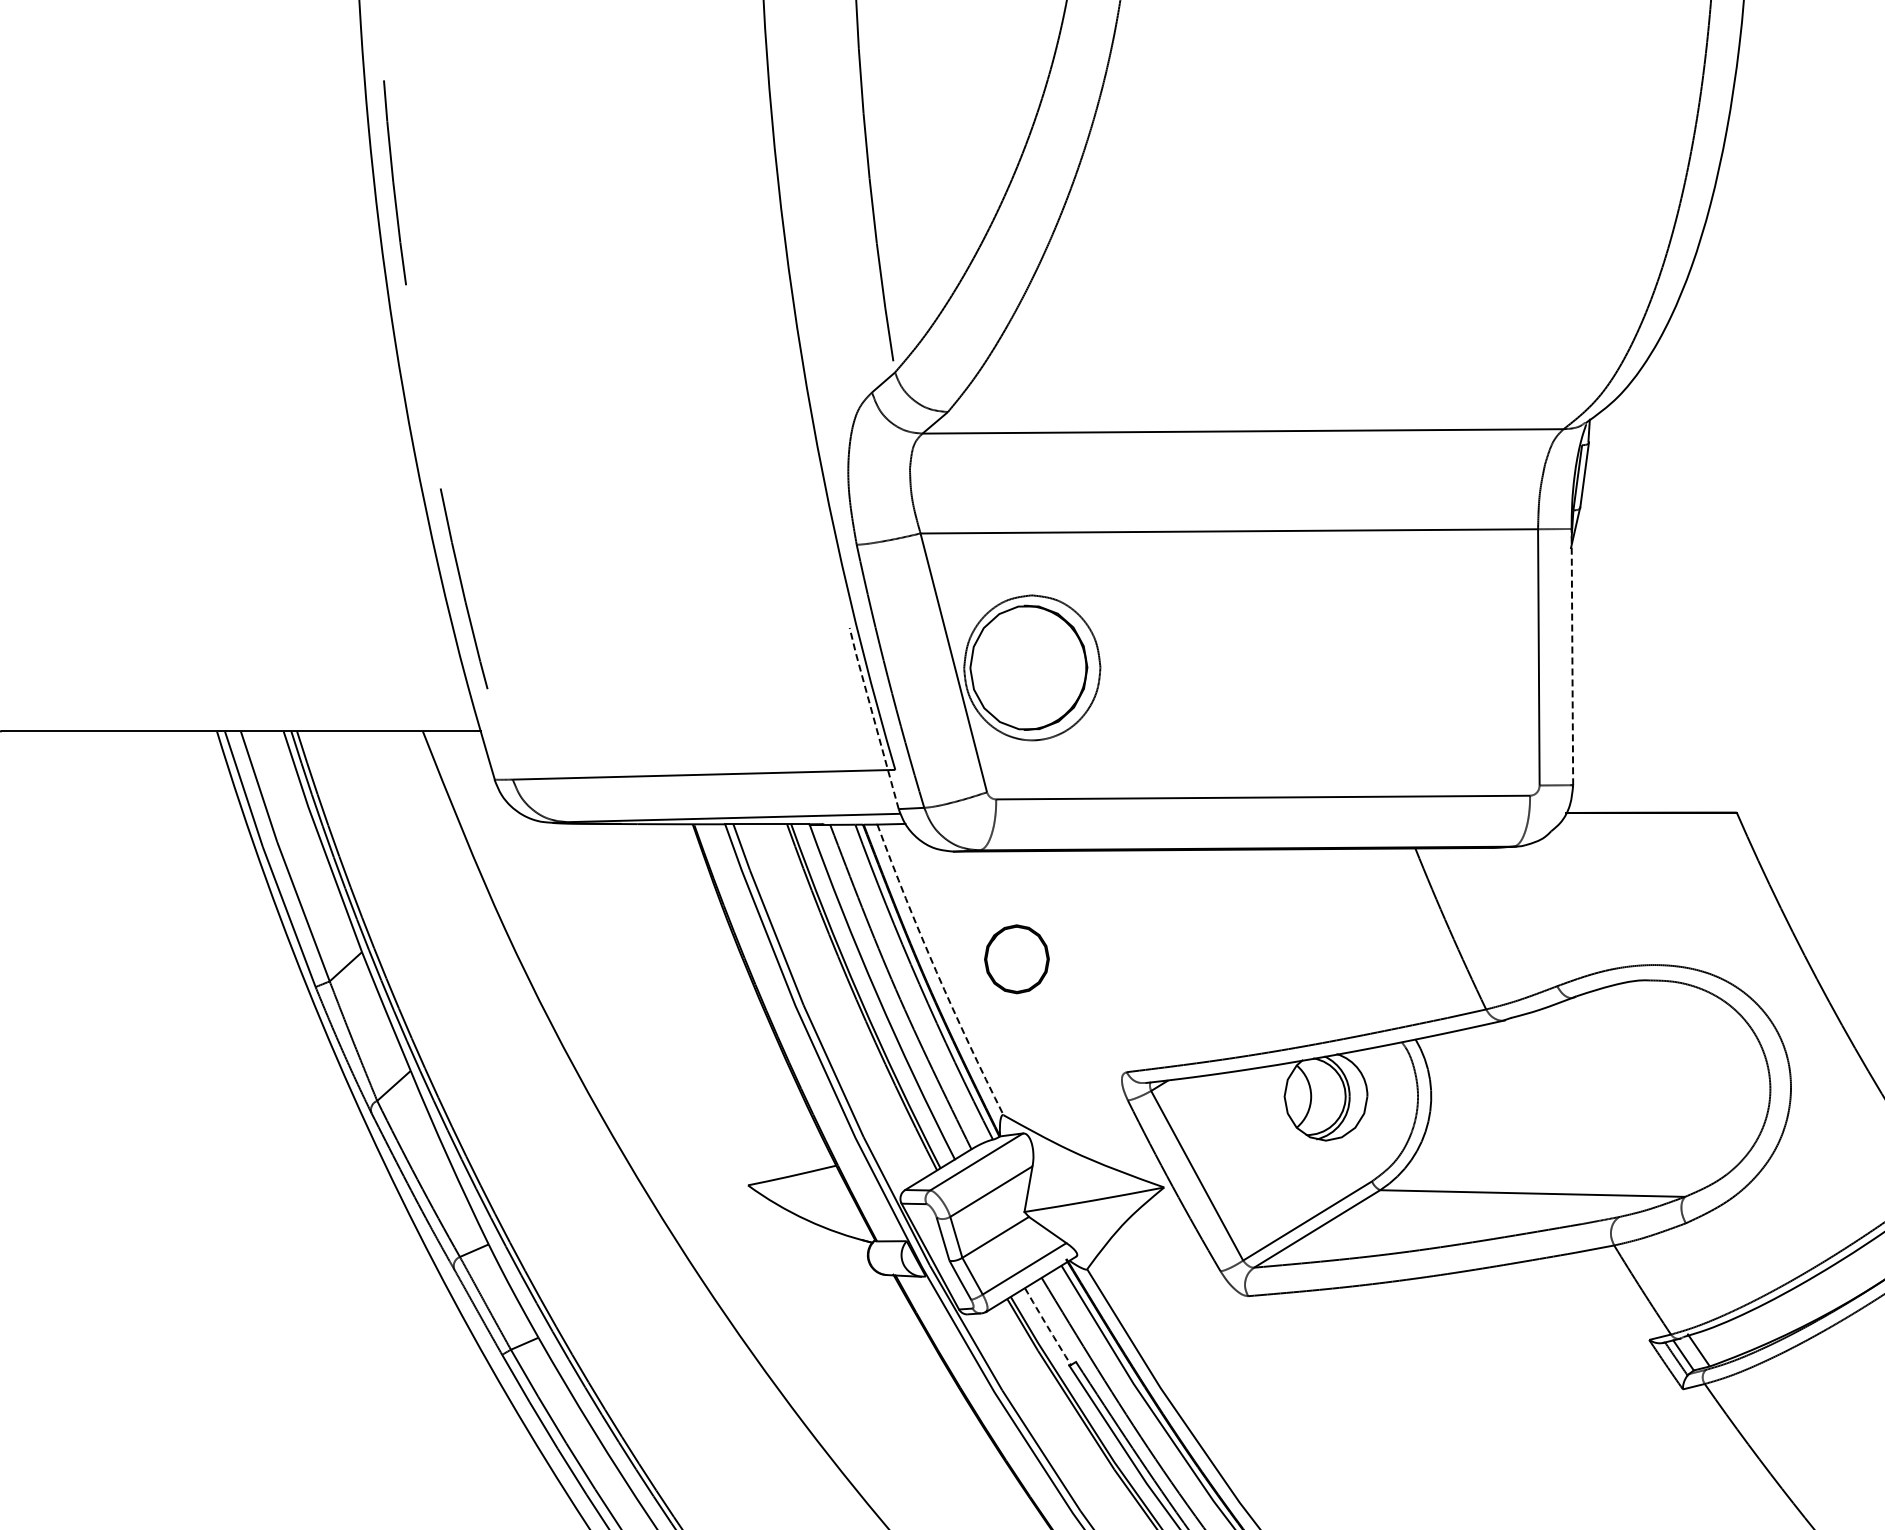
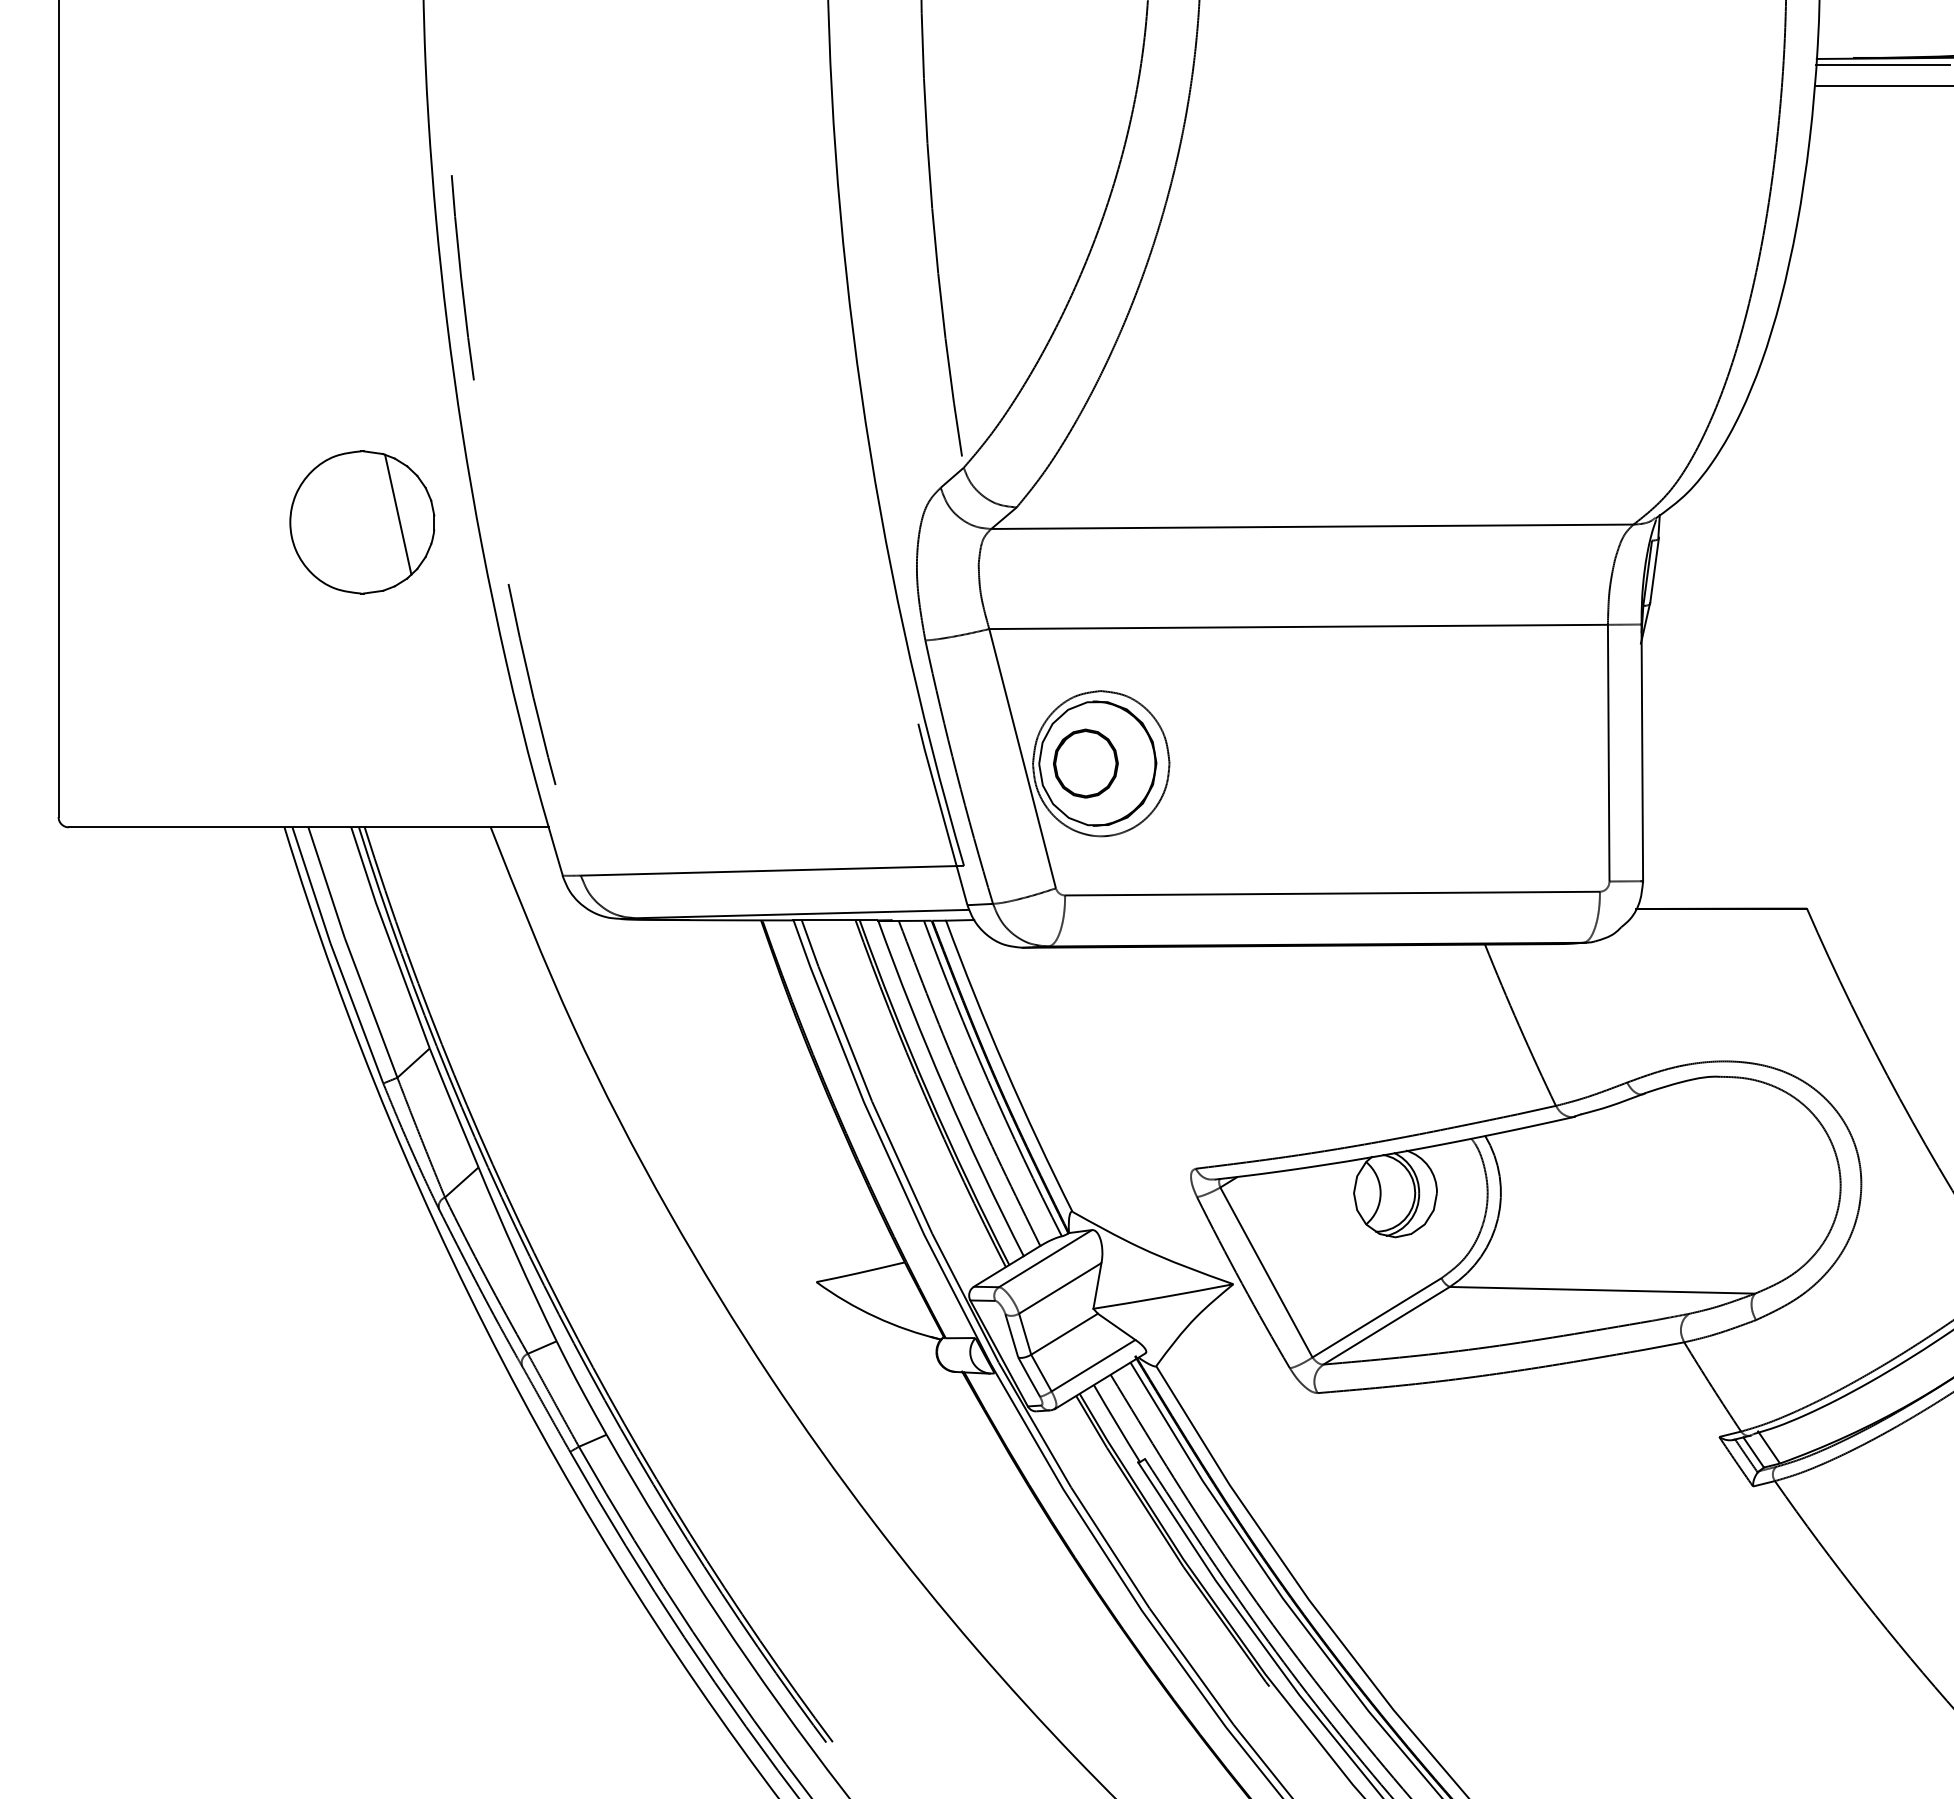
part: (294, 427) -> (362, 522), added
line: (1572, 656) -> (1642, 752), dashed -> solid
line: (873, 717) -> (942, 813), dashed -> solid
part: (1016, 959) -> (1085, 763), moved
arc: (936, 972) -> (1005, 1068), dashed -> solid
arc: (1047, 1326) -> (1116, 1423), dashed -> solid

